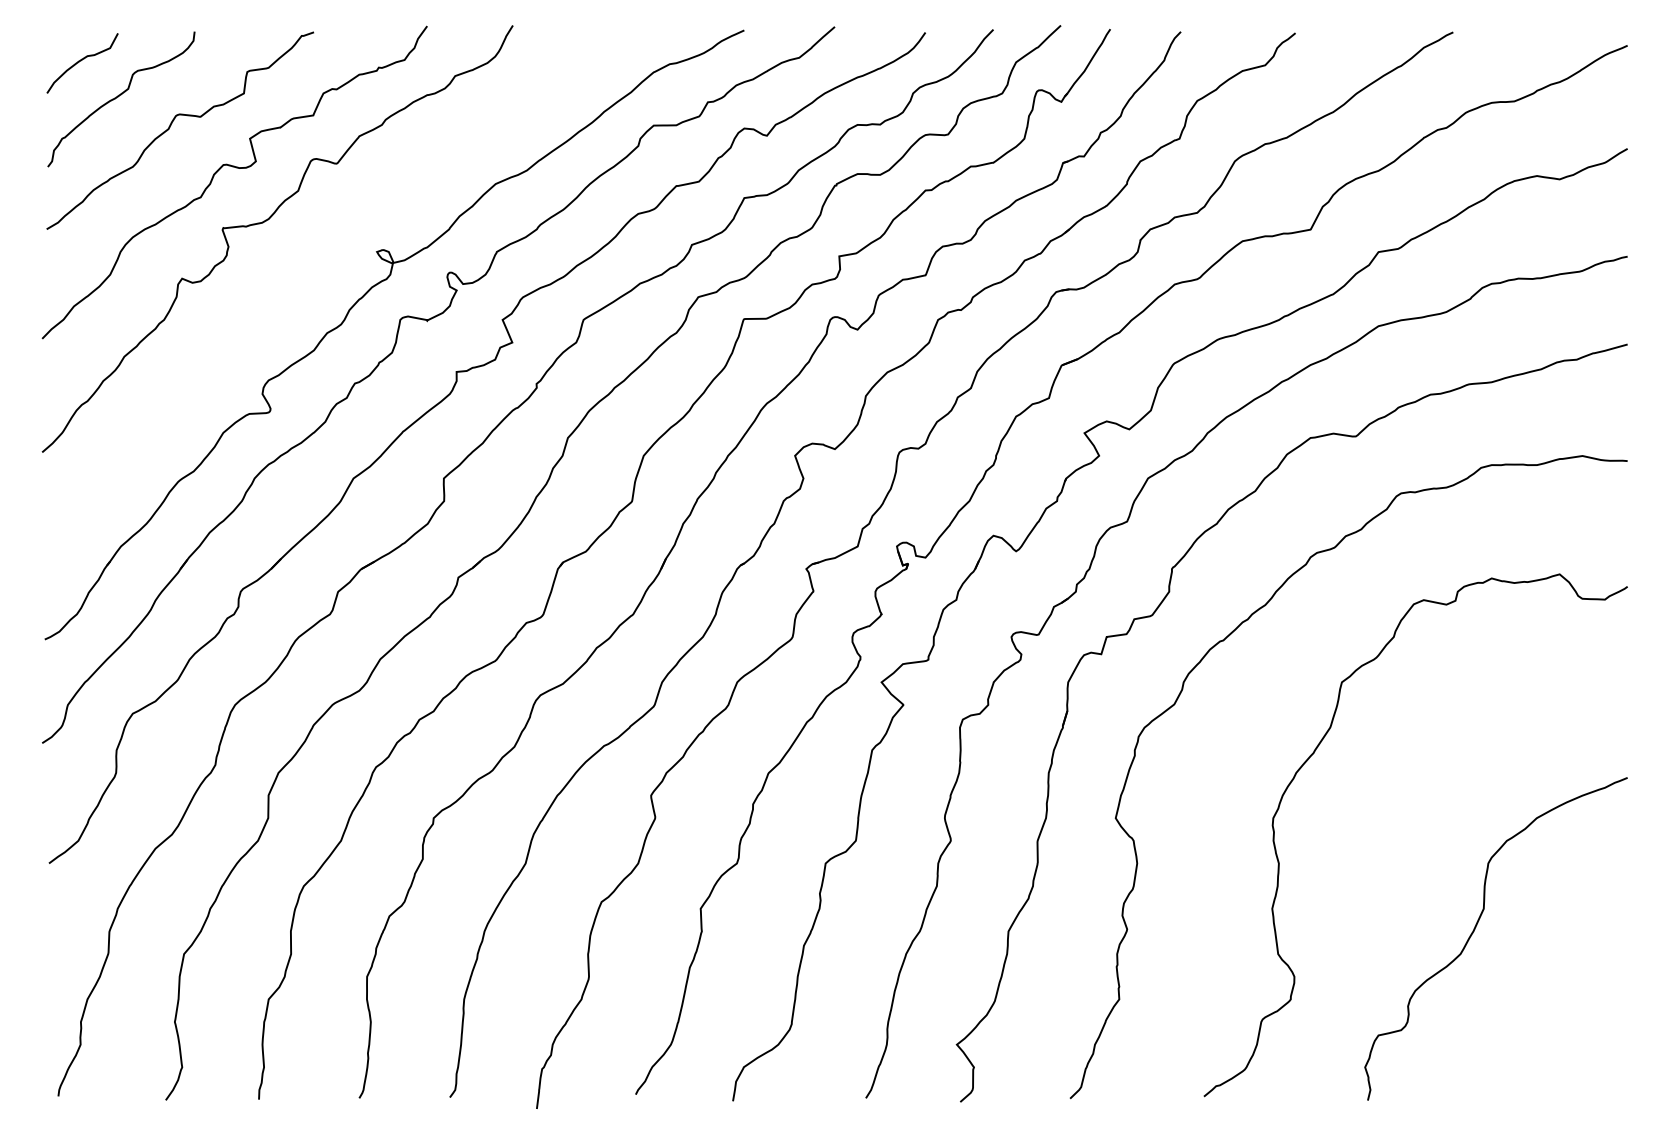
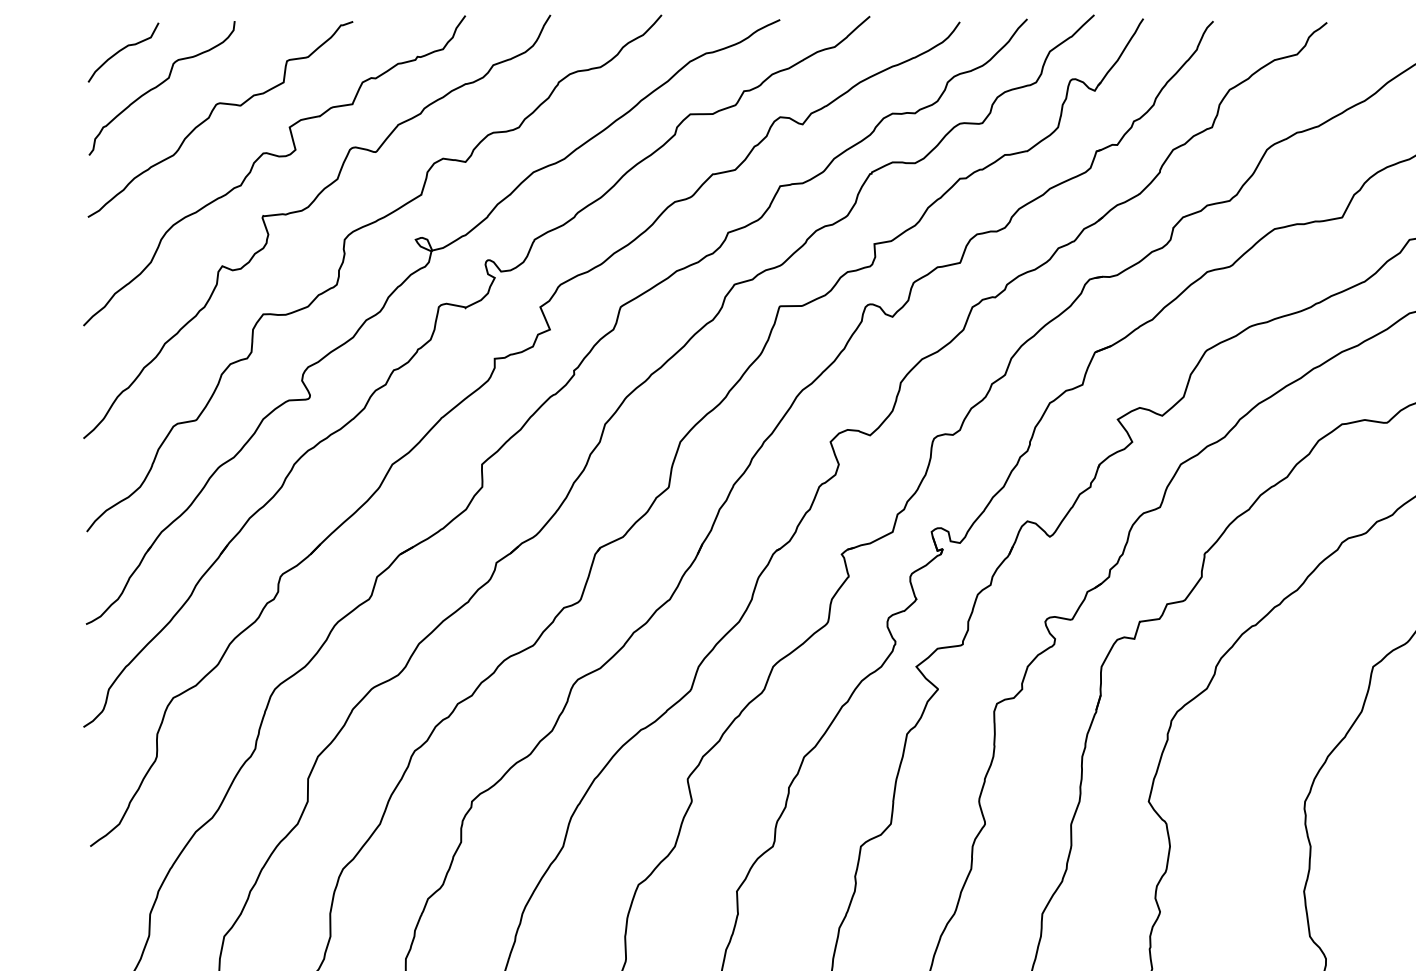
curve: (304, 275) -> (343, 263), added

